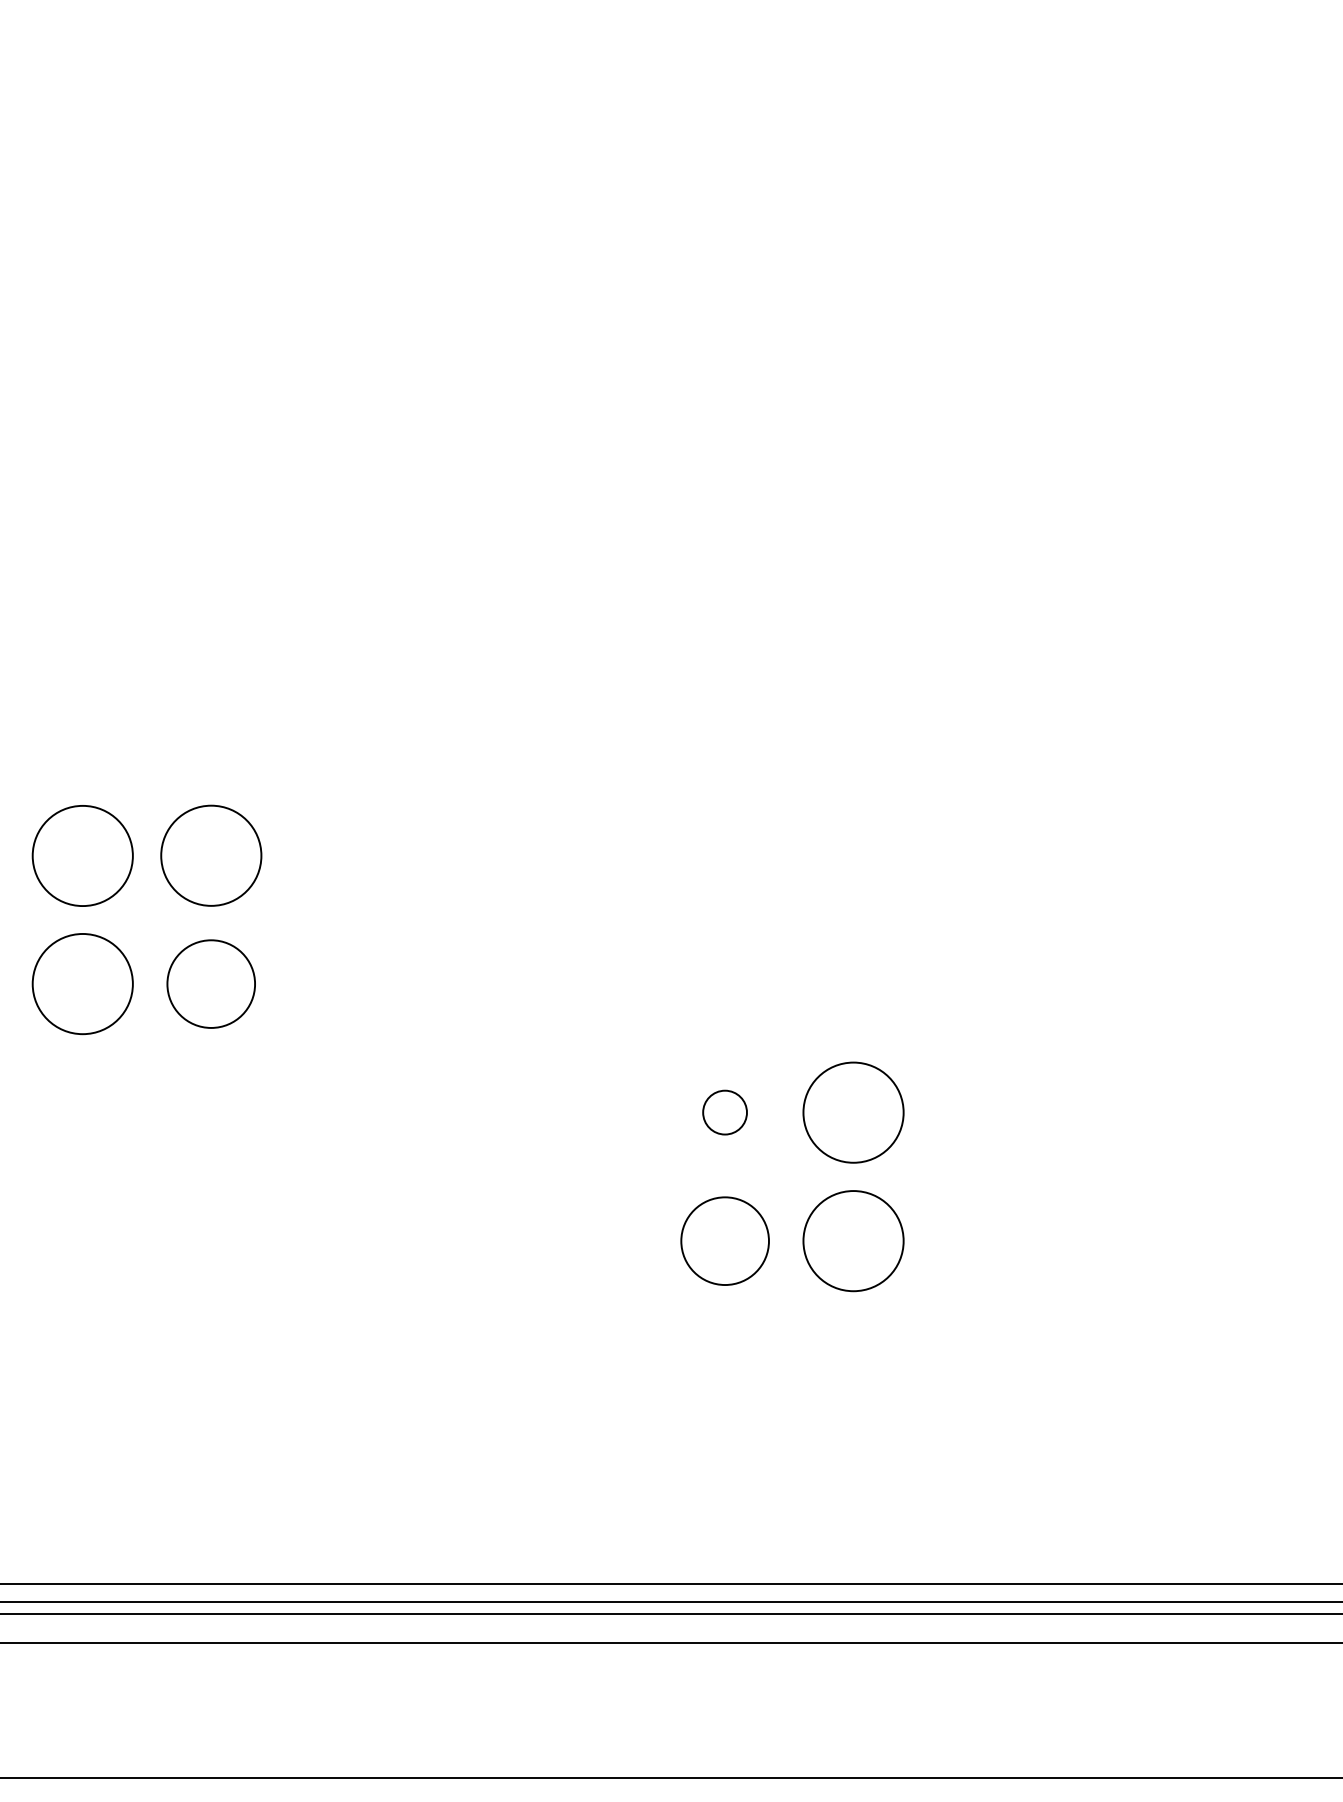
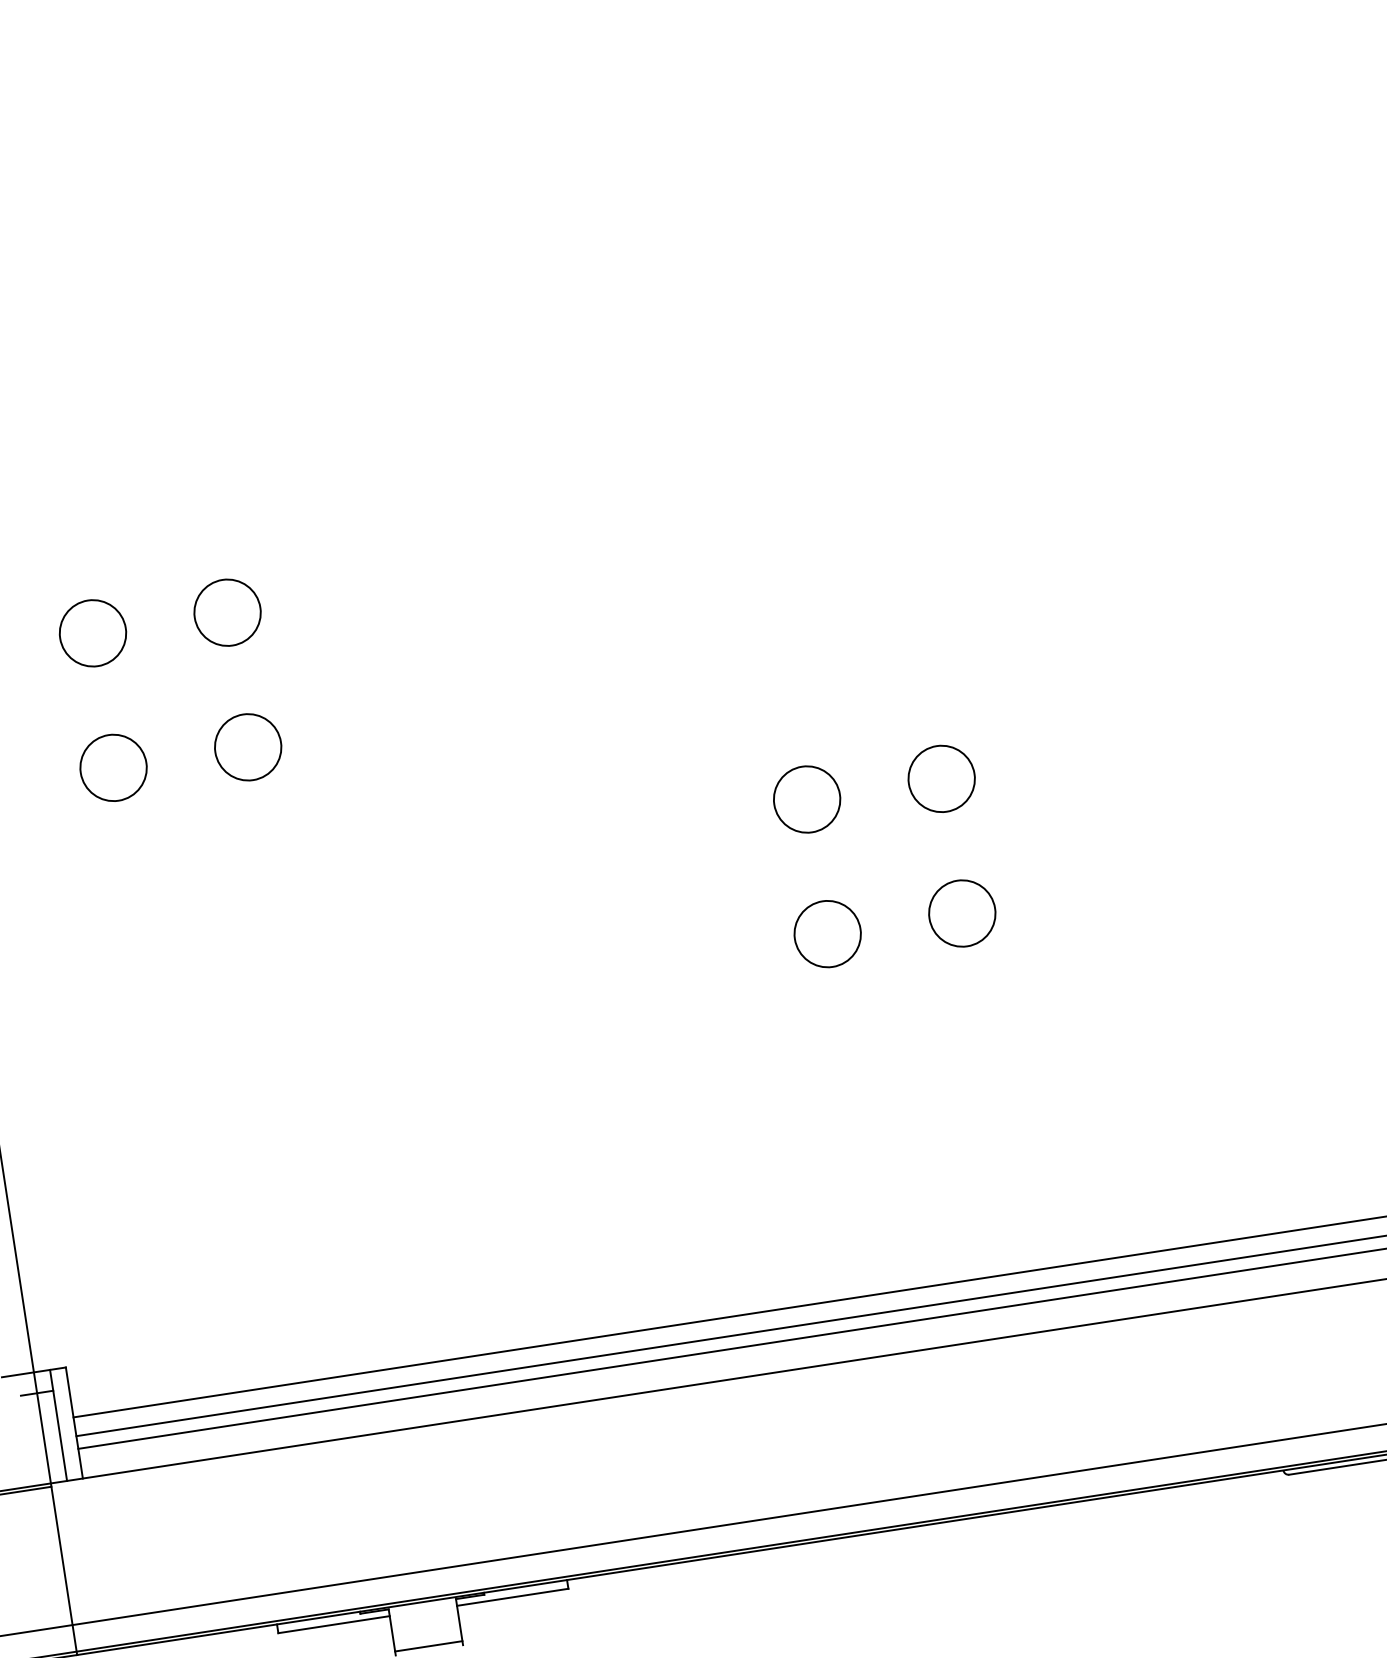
circle: (82, 855) -> (92, 633), size x0.62
circle: (211, 855) -> (227, 612), size x0.62
circle: (82, 984) -> (113, 768), size x0.62
circle: (211, 984) -> (248, 747), size x0.71
circle: (724, 1112) -> (806, 799), size x1.43
circle: (853, 1112) -> (941, 778), size x0.62
circle: (724, 1240) -> (826, 933), size x0.71
circle: (853, 1240) -> (962, 912), size x0.62

